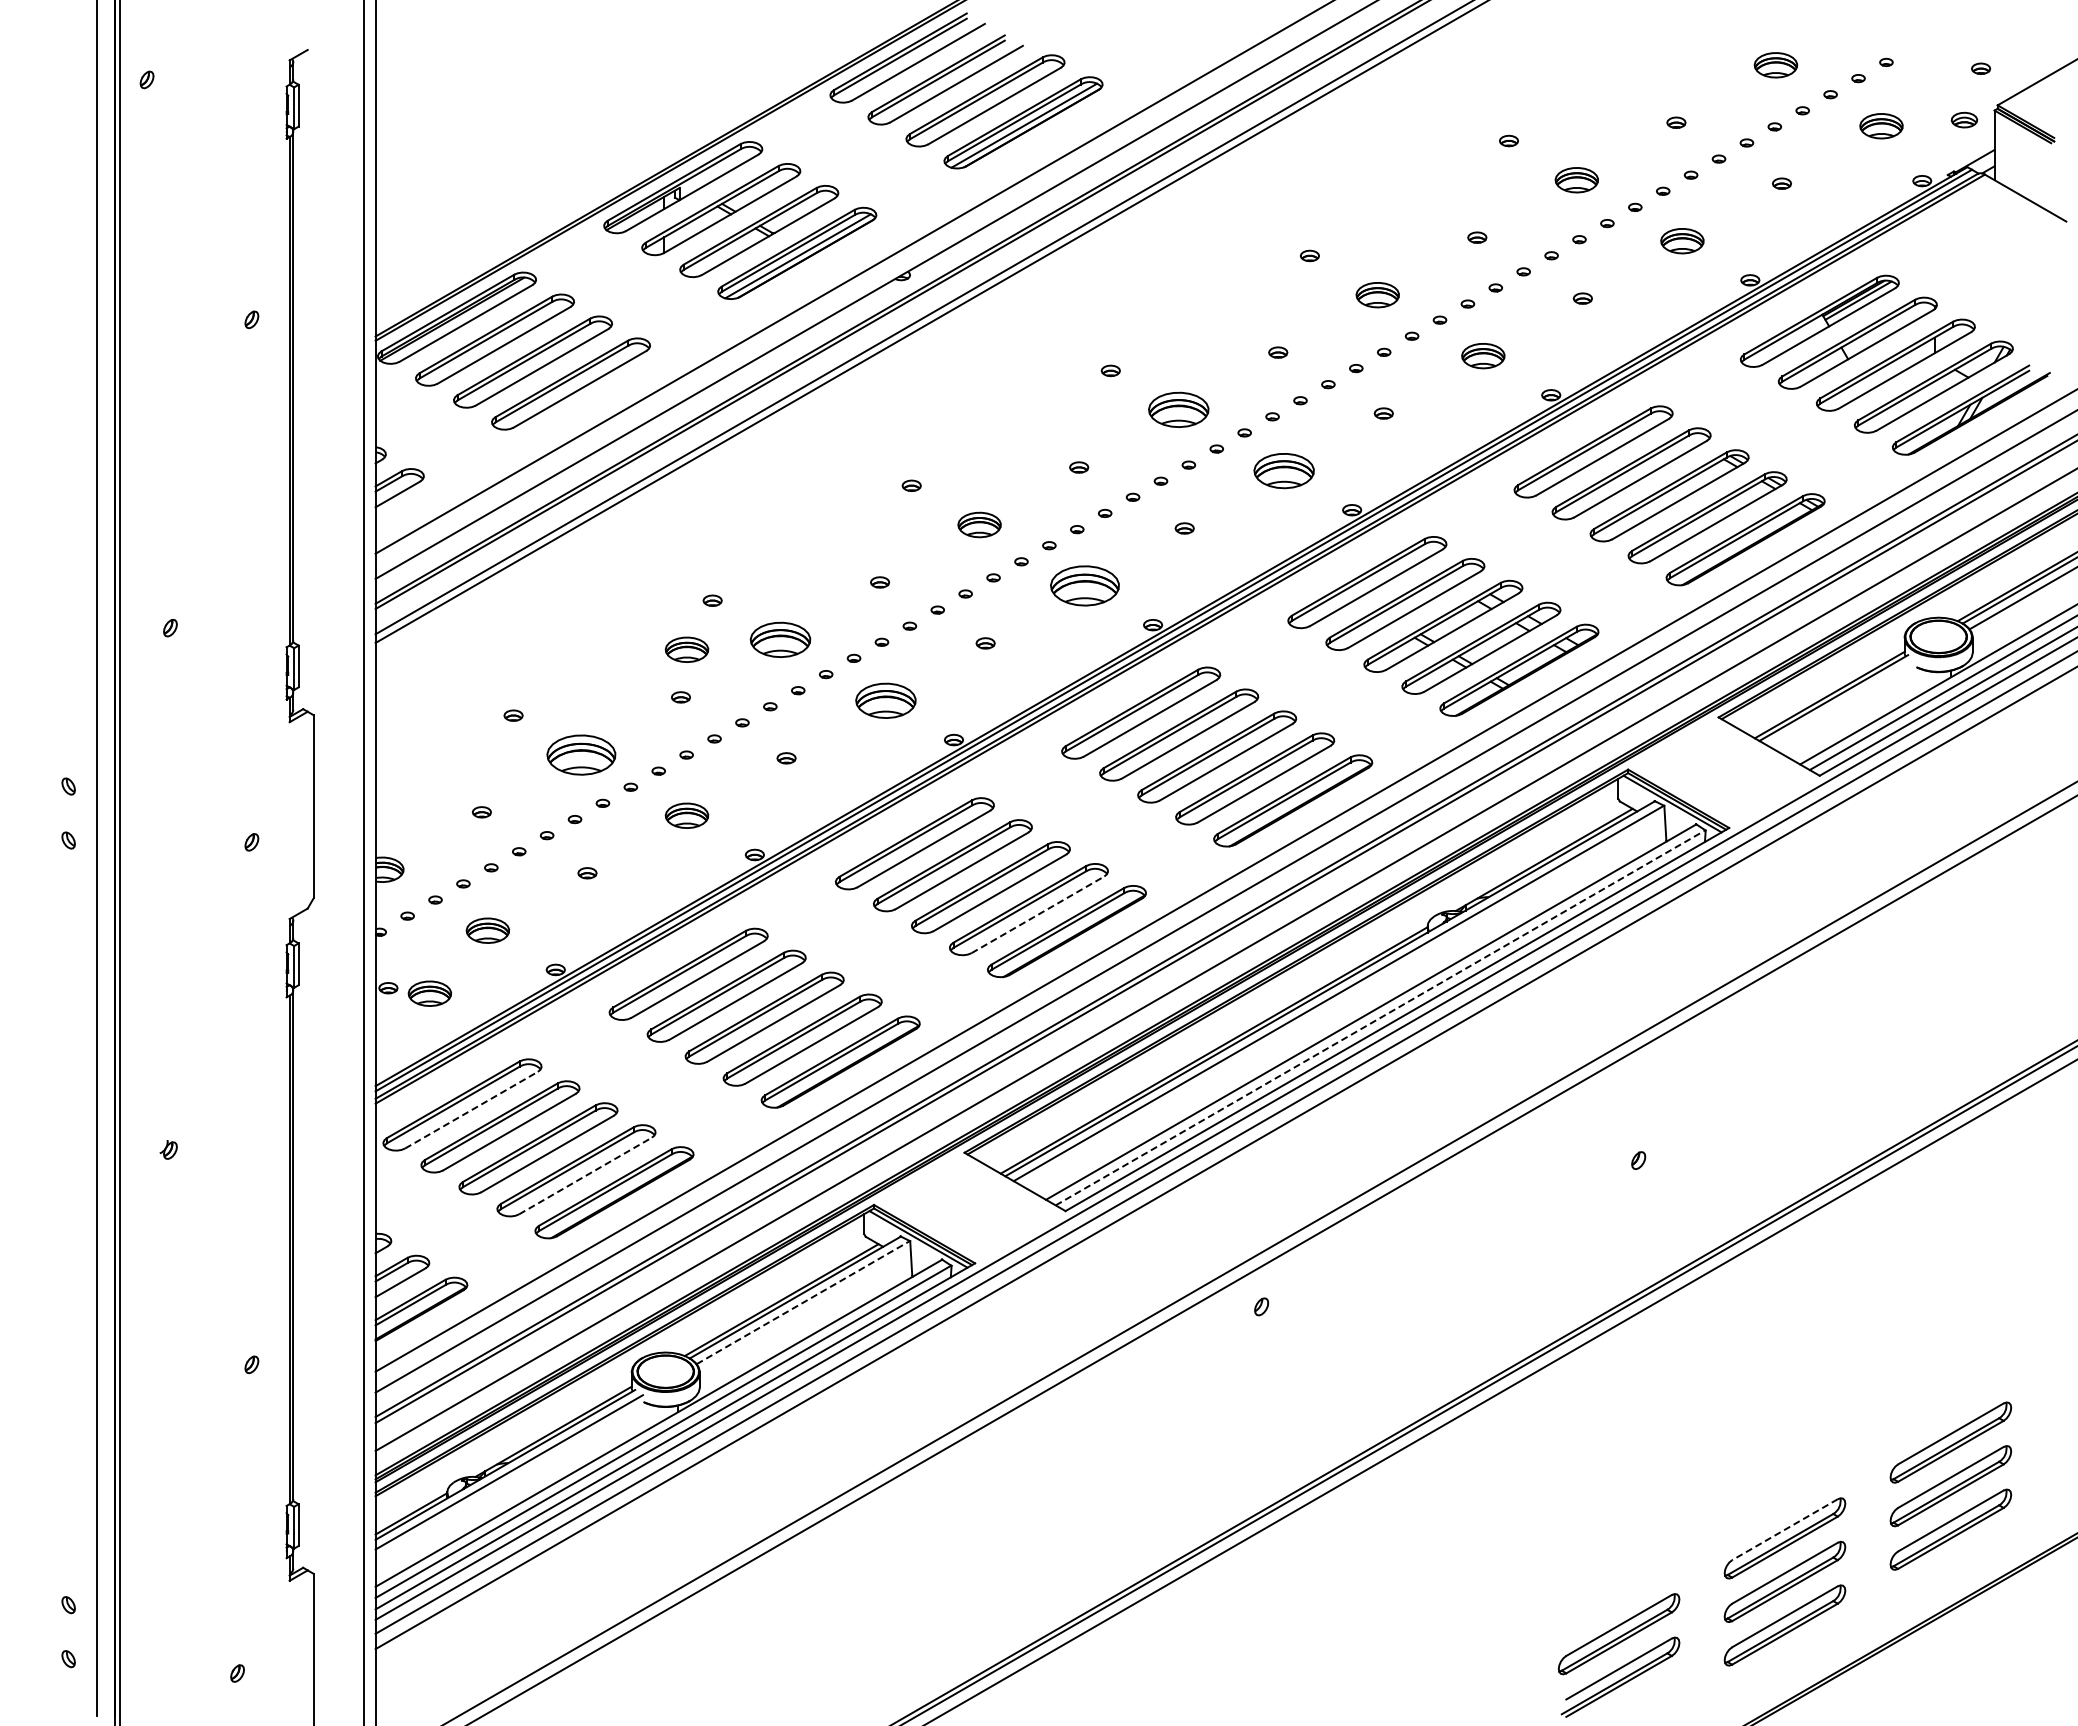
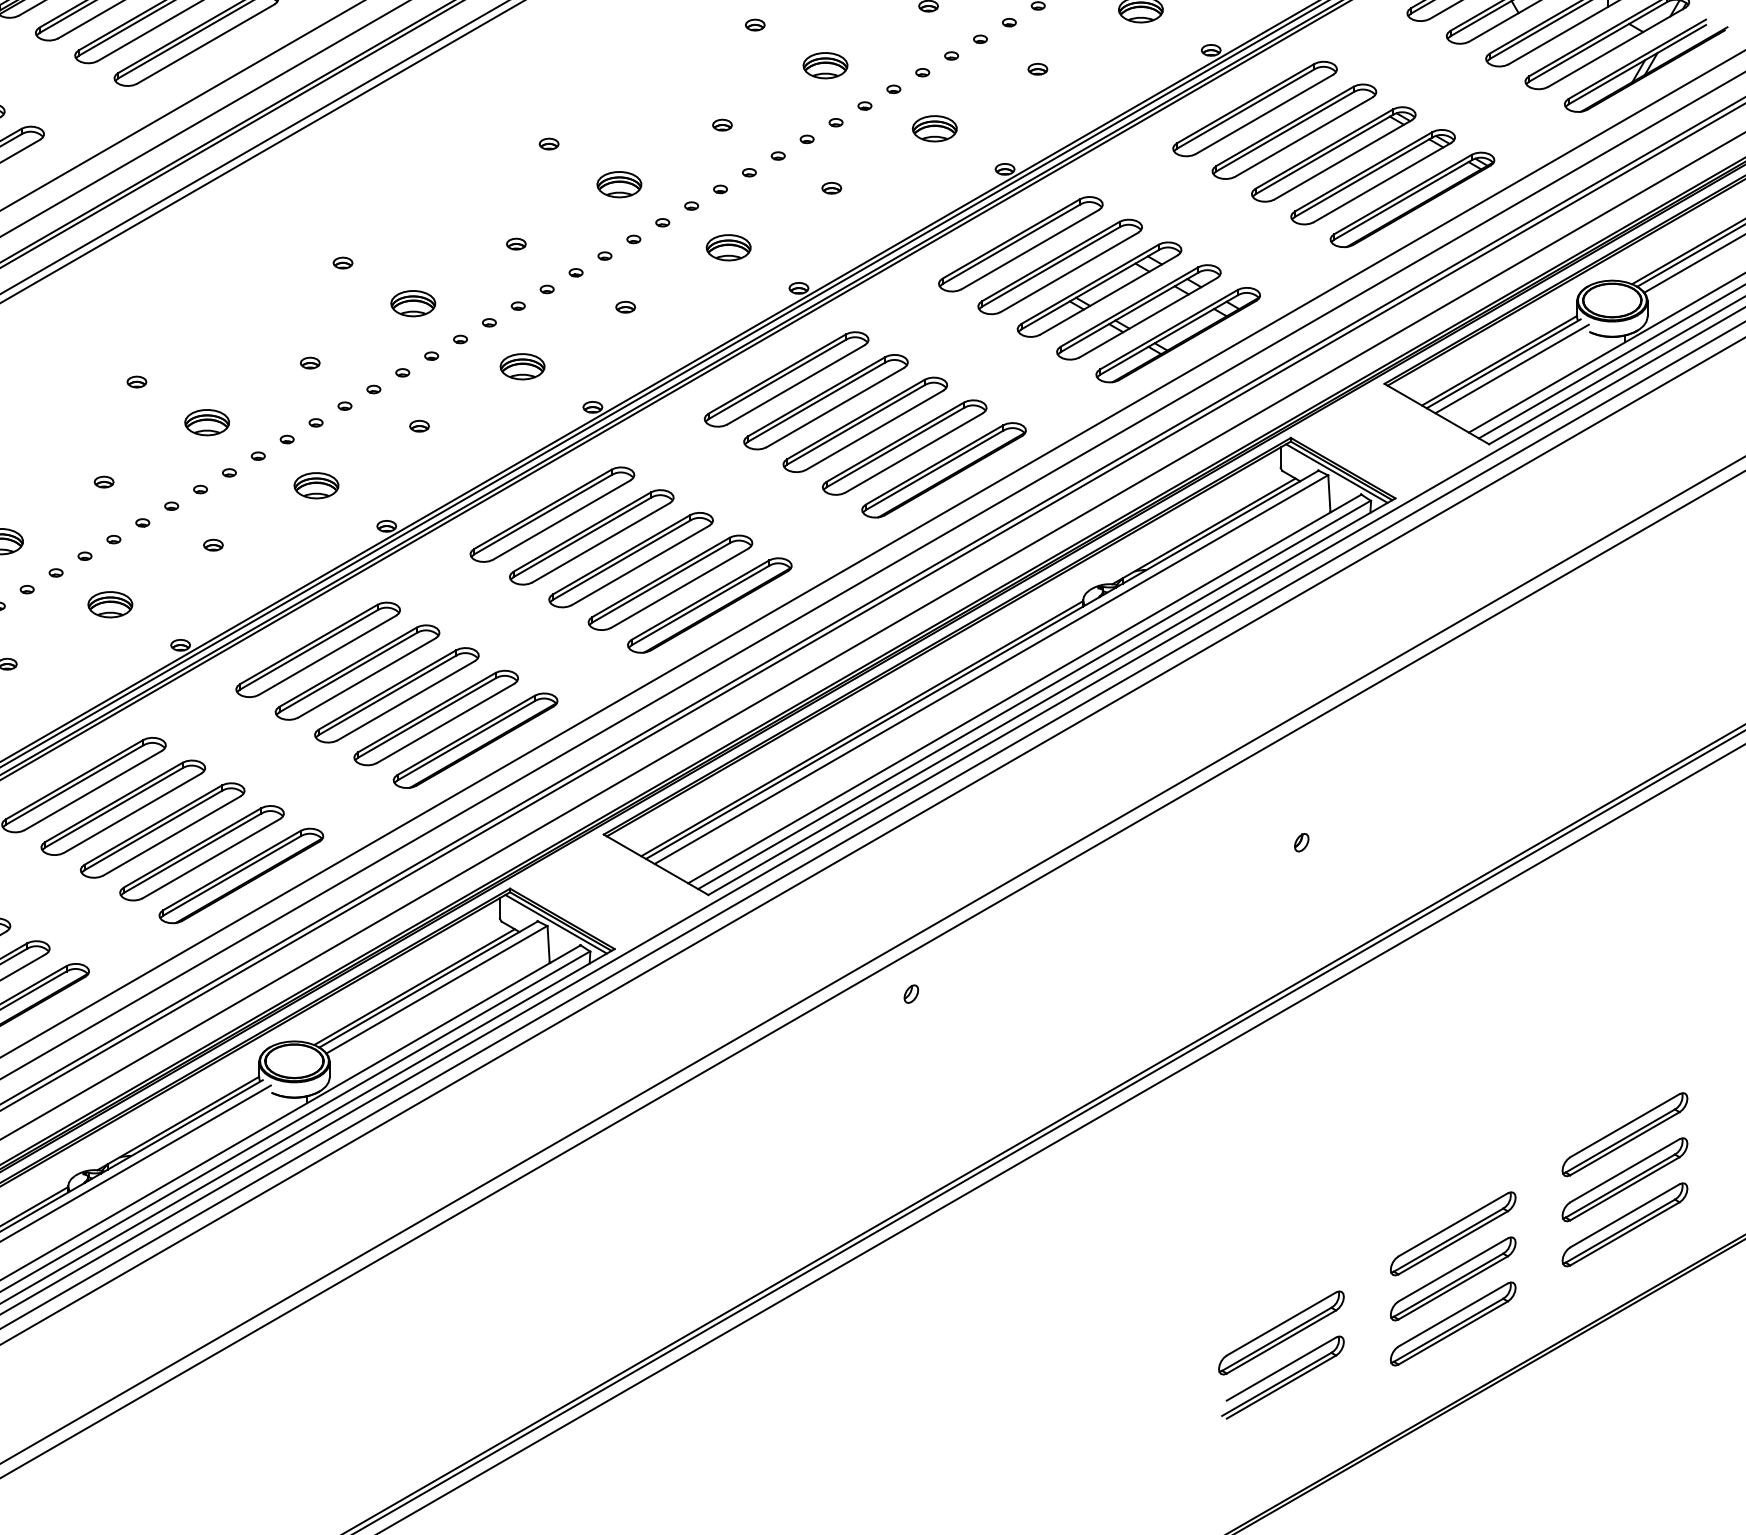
part: (1178, 410) -> (825, 66), size x0.71
part: (1284, 470) -> (935, 128), size x0.71
part: (1085, 585) -> (729, 247), size x0.62
part: (780, 639) -> (413, 303), size x0.71
part: (686, 649) -> (315, 313), removed
part: (886, 700) -> (523, 366), size x0.71
line: (1841, 702) -> (1511, 368), added
part: (581, 754) -> (207, 422), size x0.62
line: (1038, 914) -> (680, 587), dashed -> solid
part: (429, 993) -> (49, 669), removed
line: (1380, 1017) -> (1034, 694), dashed -> solid
line: (471, 1110) -> (93, 790), dashed -> solid
line: (585, 1176) -> (211, 859), dashed -> solid
line: (803, 1302) -> (437, 989), dashed -> solid
line: (1785, 1529) -> (1453, 1224), dashed -> solid

